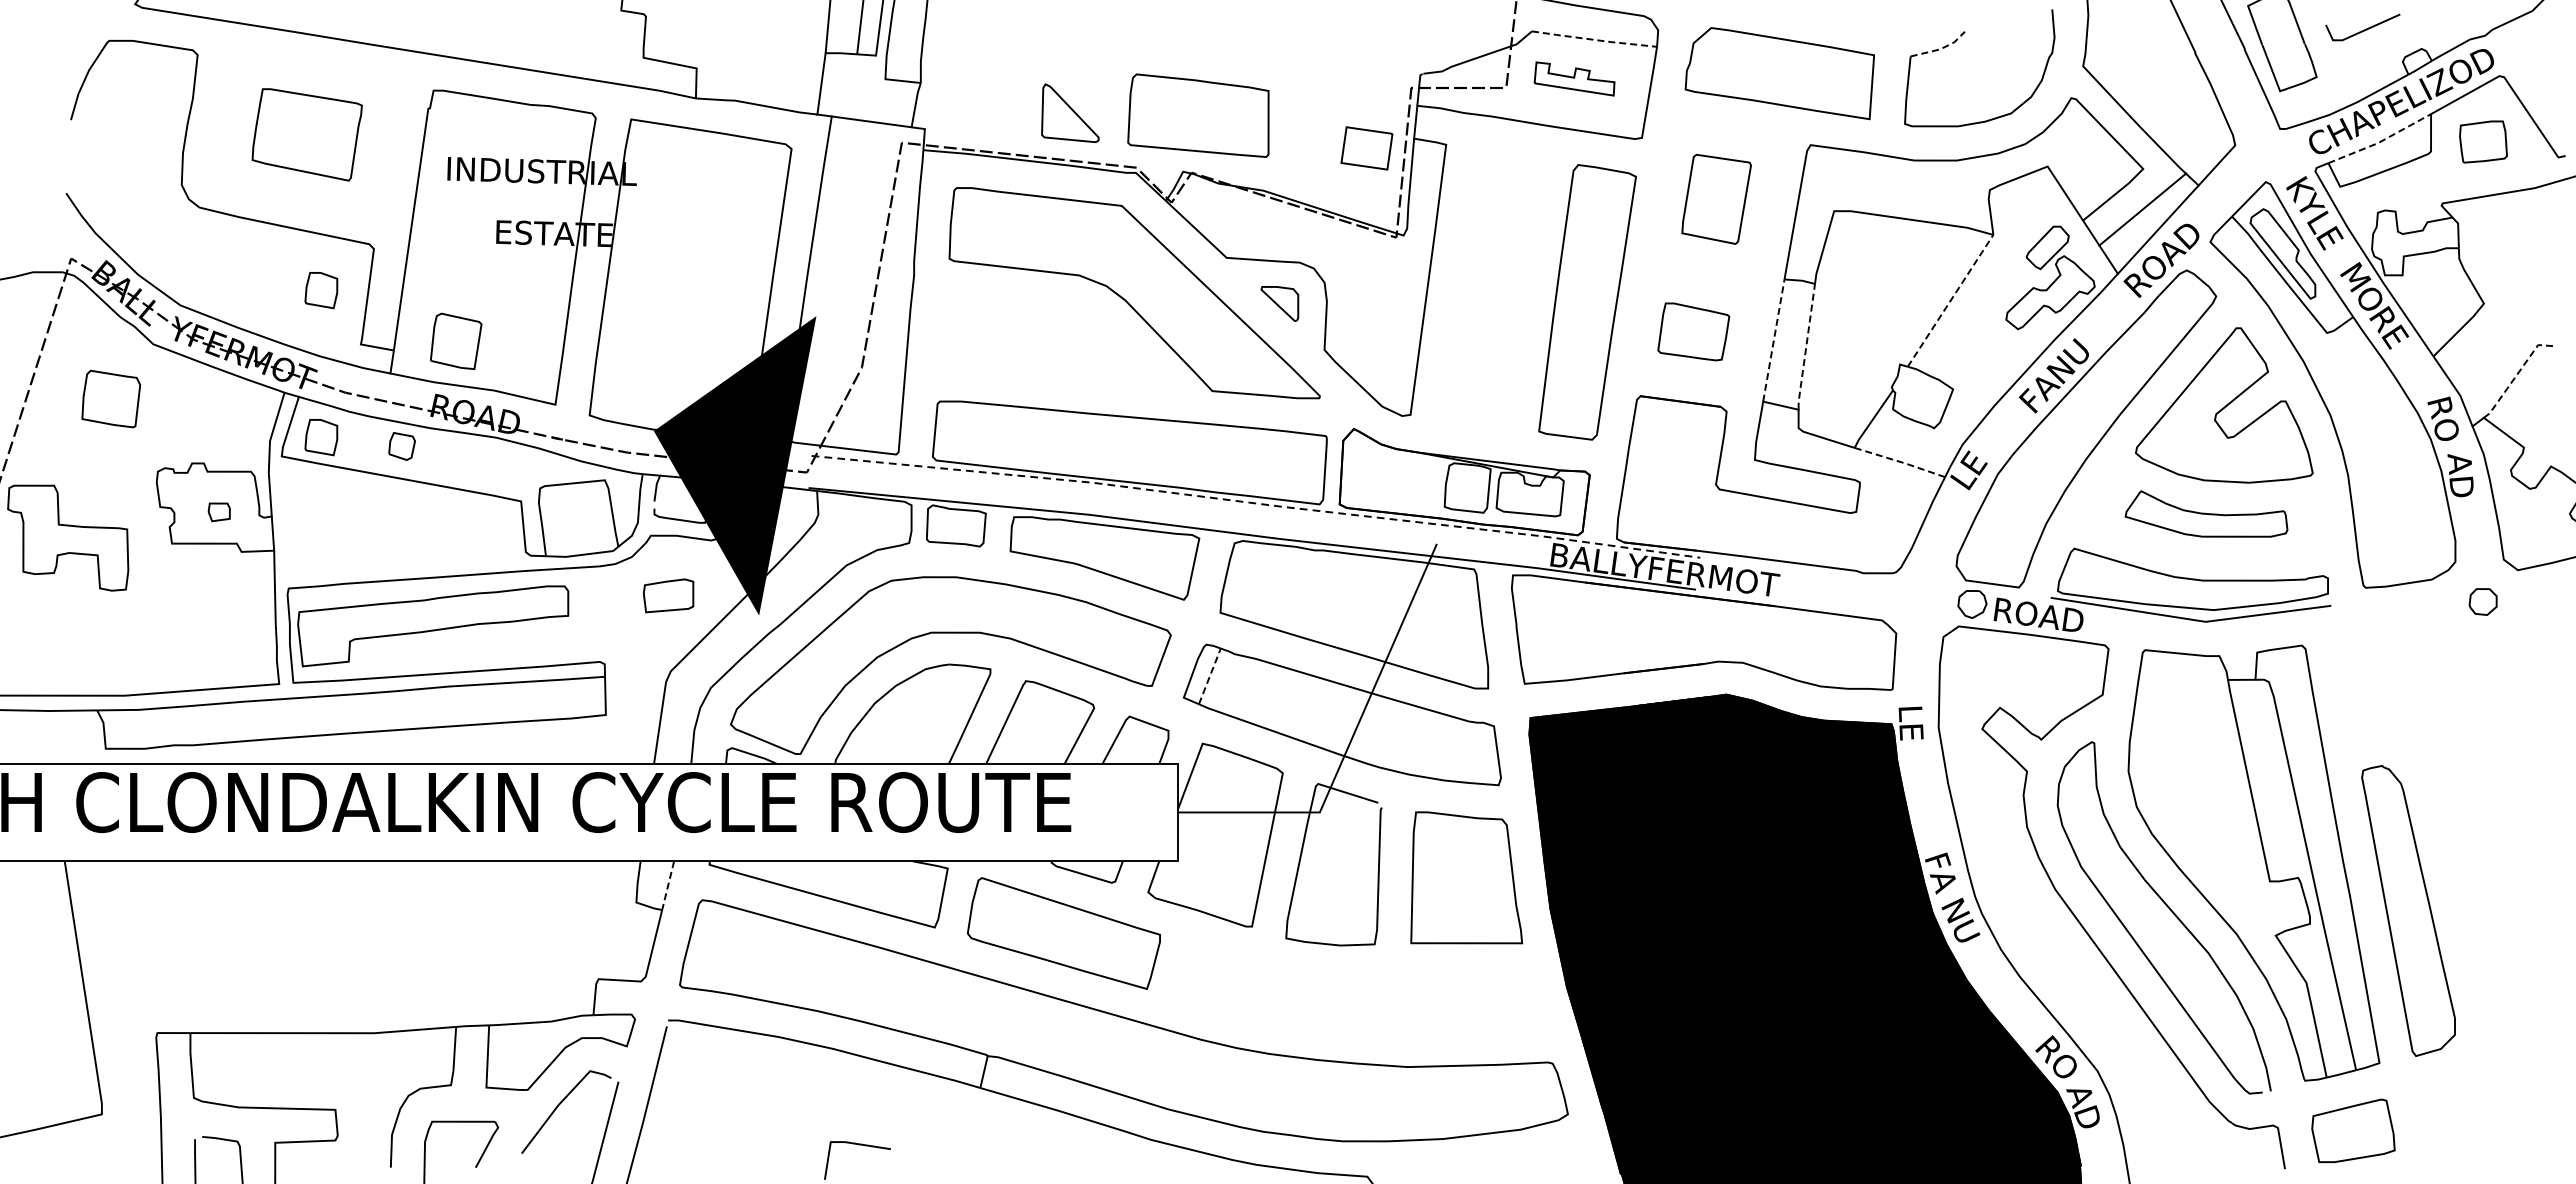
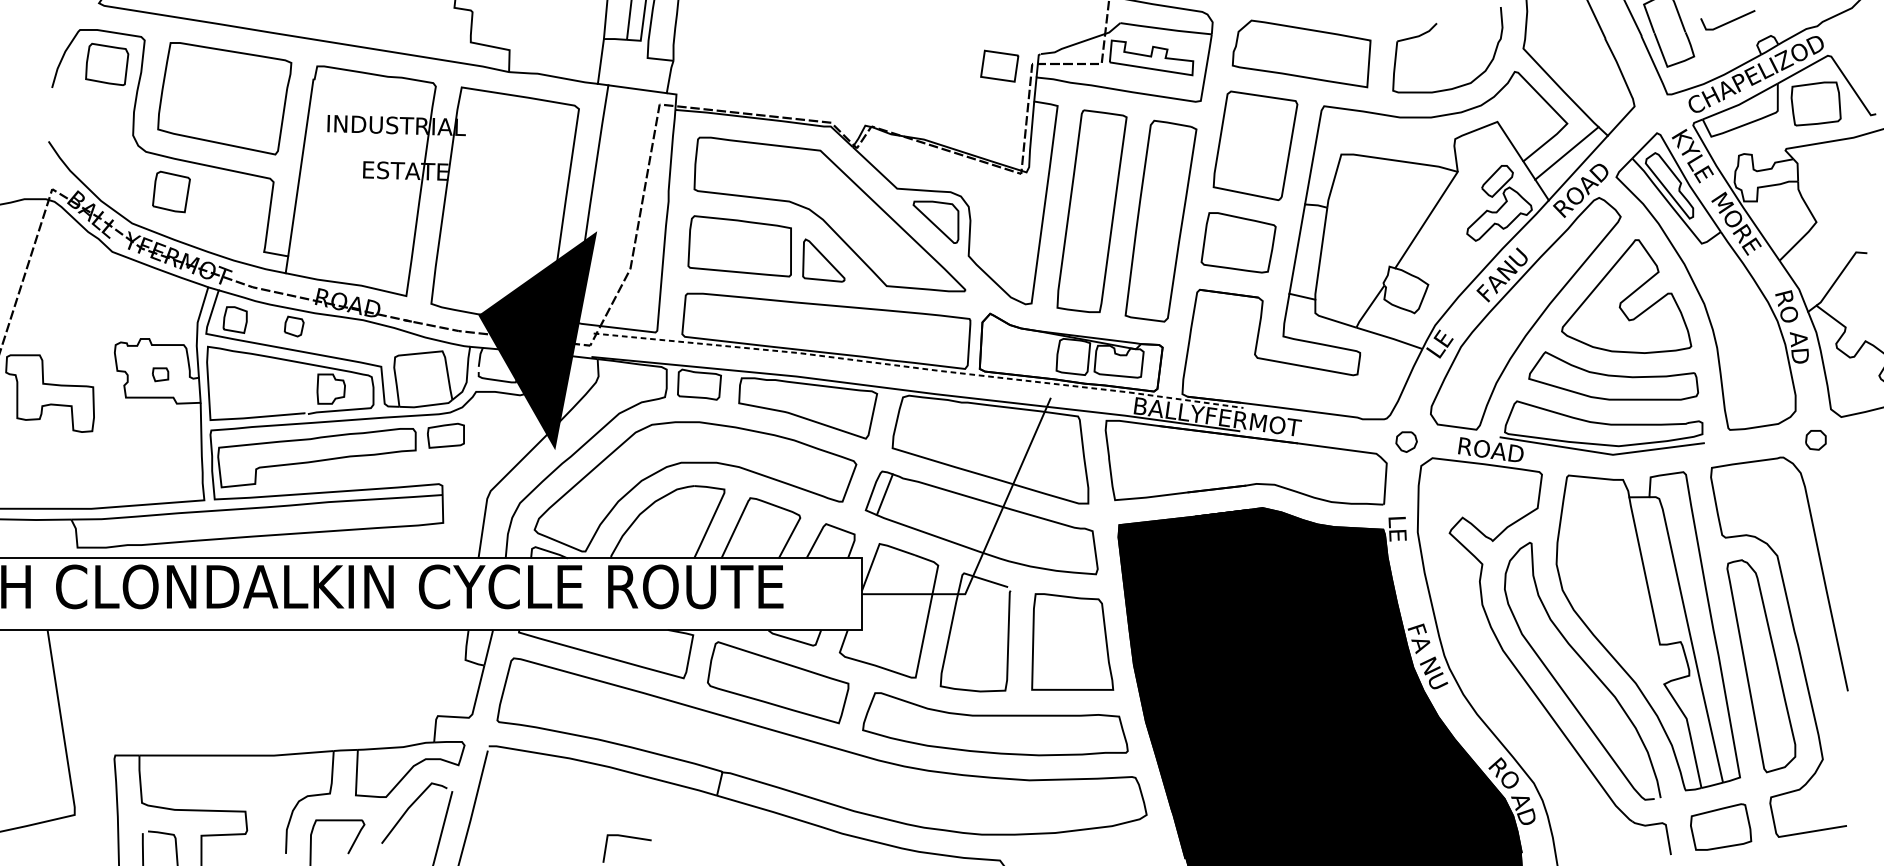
line: (1594, 39) -> (1166, 29), dashed -> solid
line: (1941, 48) -> (1419, 35), dashed -> solid
part: (1574, 78) -> (1151, 57), size x1.43
part: (1070, 112) -> (823, 260), moved
part: (1198, 115) -> (739, 246), moved
part: (307, 134) -> (225, 98), size x1.67
line: (2380, 141) -> (1740, 103), dashed -> solid
part: (2483, 141) -> (1816, 103), size x1.43
part: (1366, 148) -> (999, 66), moved
part: (1716, 199) -> (1255, 146), size x1.67
part: (1493, 288) -> (1092, 211), added
part: (321, 290) -> (235, 212), removed
line: (1950, 300) -> (1426, 219), dashed -> solid
part: (1279, 303) -> (935, 222), size x1.67
part: (1693, 331) -> (1238, 242), size x1.43
part: (456, 340) -> (171, 191), moved
line: (1773, 340) -> (1296, 249), dashed -> solid
line: (1806, 347) -> (1321, 254), dashed -> solid
line: (2516, 375) -> (1840, 274), dashed -> solid
part: (111, 398) -> (107, 64), moved
line: (1900, 461) -> (1389, 337), dashed -> solid
part: (402, 495) -> (294, 362), added
part: (2206, 513) -> (1613, 375), size x1.43
part: (668, 595) -> (445, 435), moved
part: (1972, 604) -> (1406, 442), moved
line: (1209, 676) -> (884, 494), dashed -> solid
curve: (2456, 877) -> (1796, 641), added
line: (668, 885) -> (489, 647), dashed -> solid
part: (1360, 989) -> (995, 723), added

